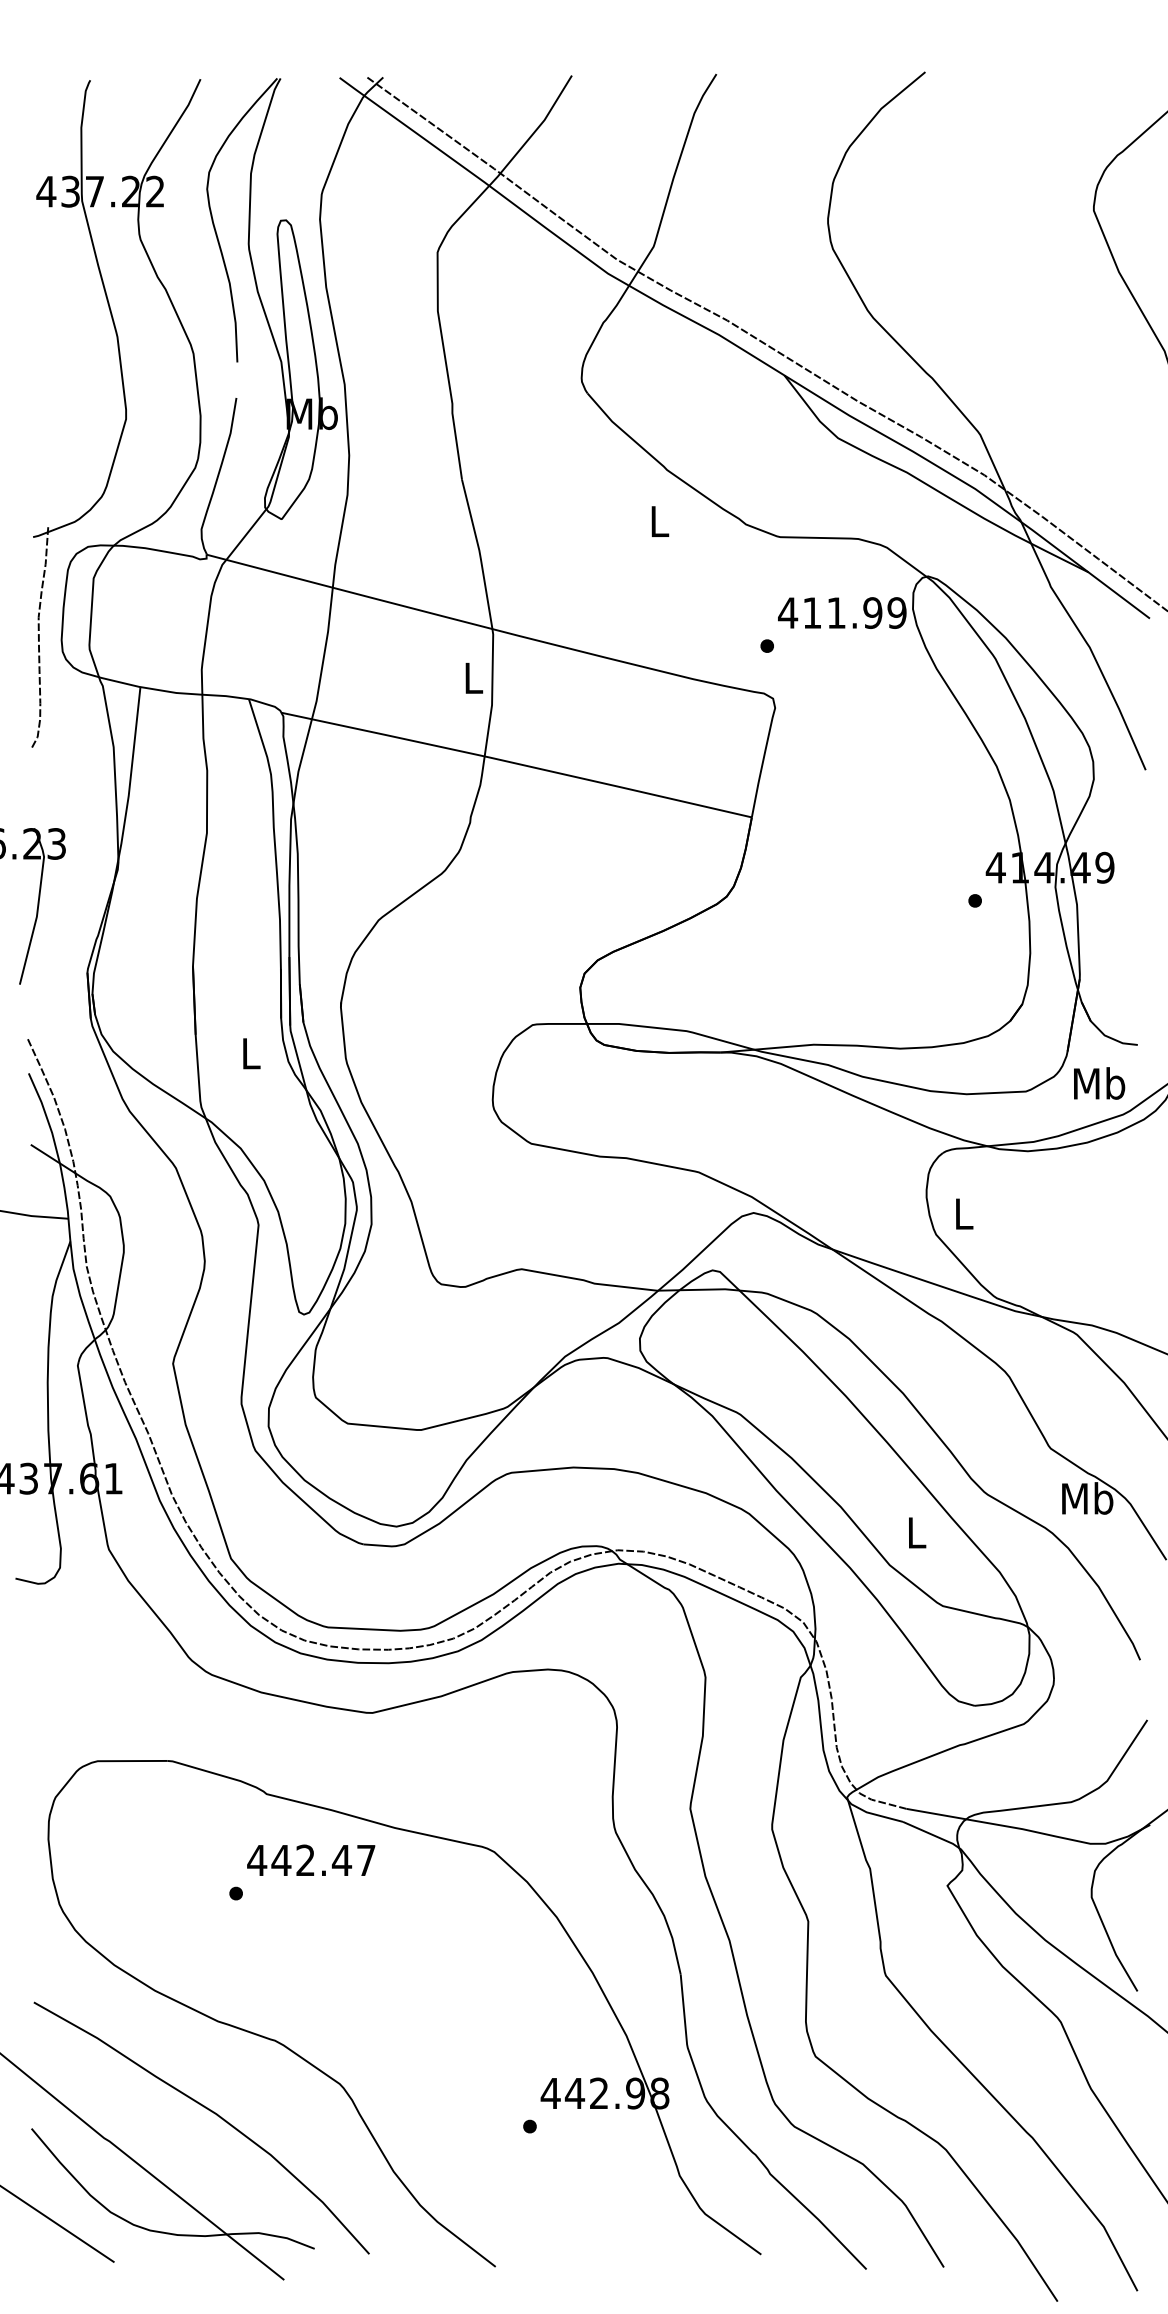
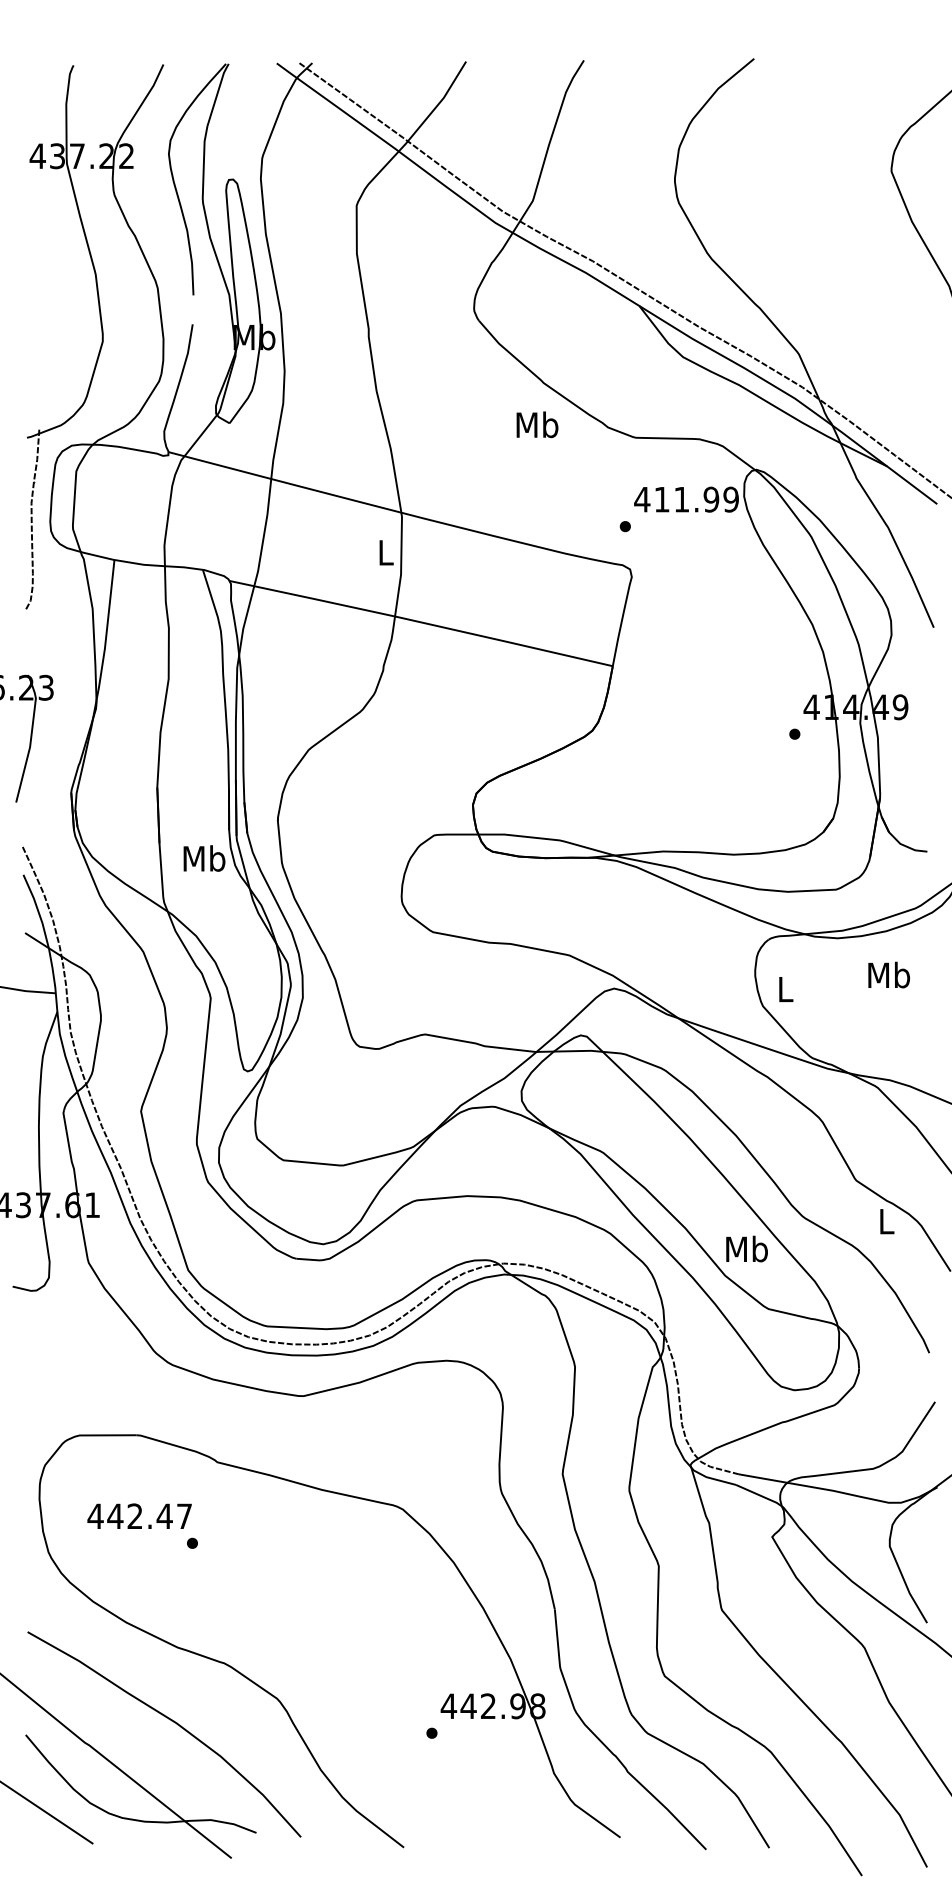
text: (659, 520) -> (537, 424), L -> Mb
text: (250, 1053) -> (204, 858), L -> Mb
text: (1099, 1082) -> (889, 974), moved
text: (1087, 1498) -> (886, 1221), Mb -> L
text: (915, 1531) -> (746, 1248), L -> Mb
text: (311, 1859) -> (139, 1515), moved

